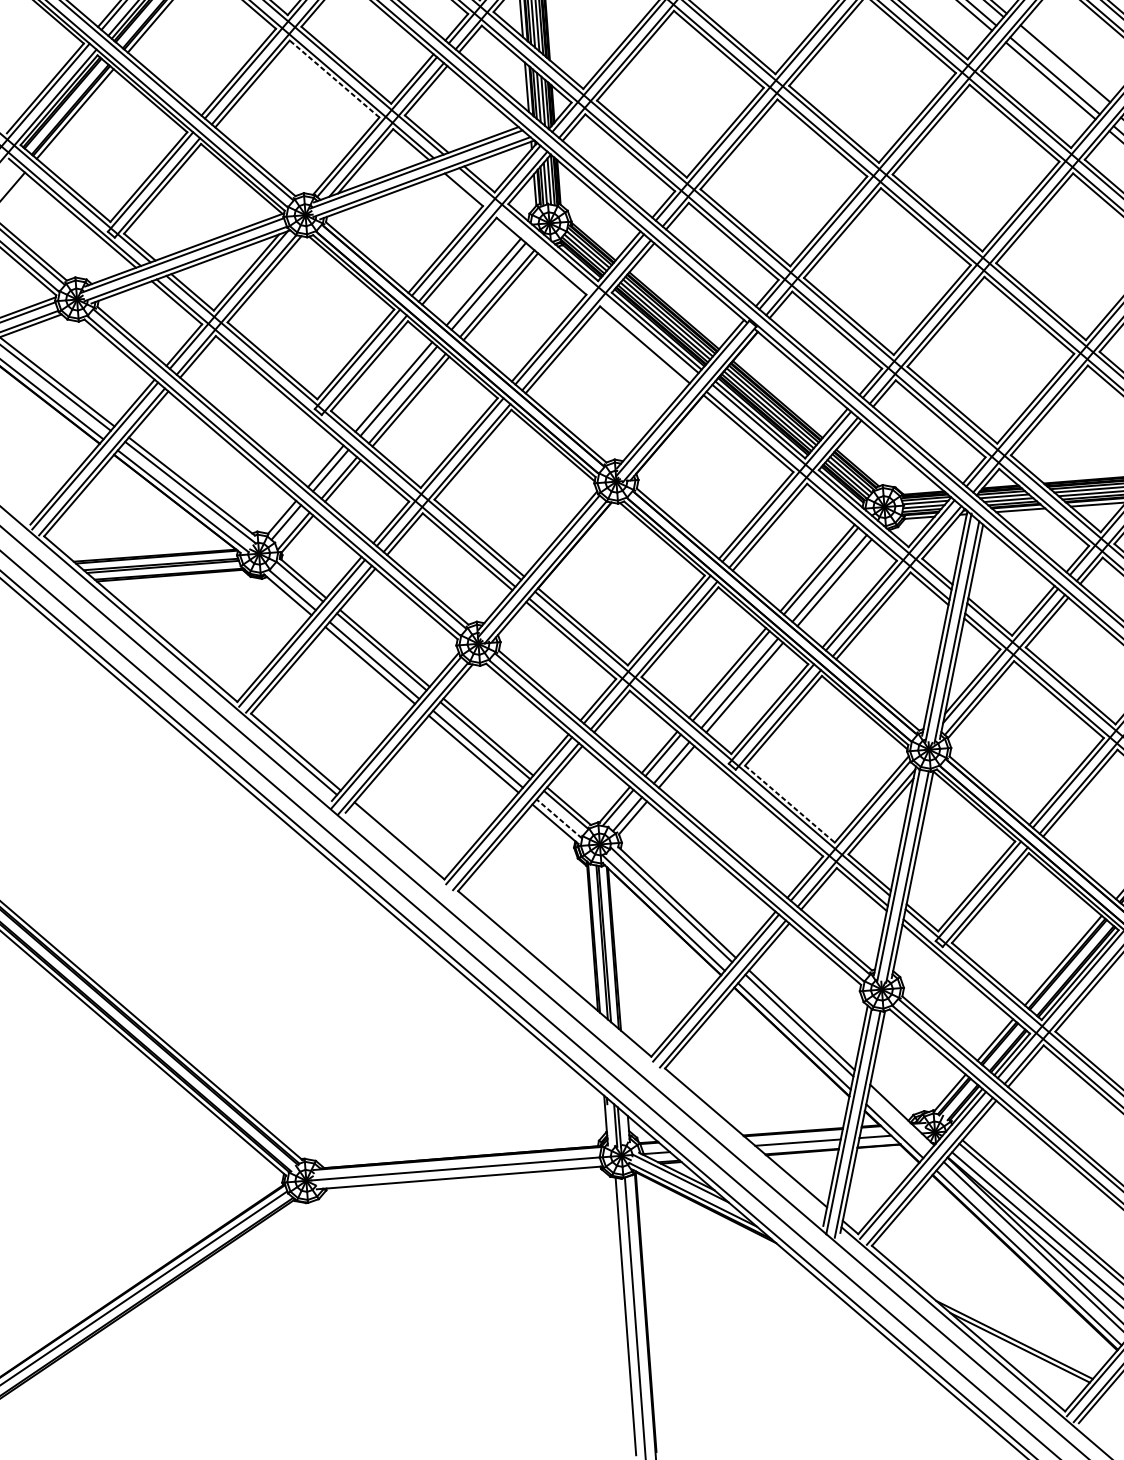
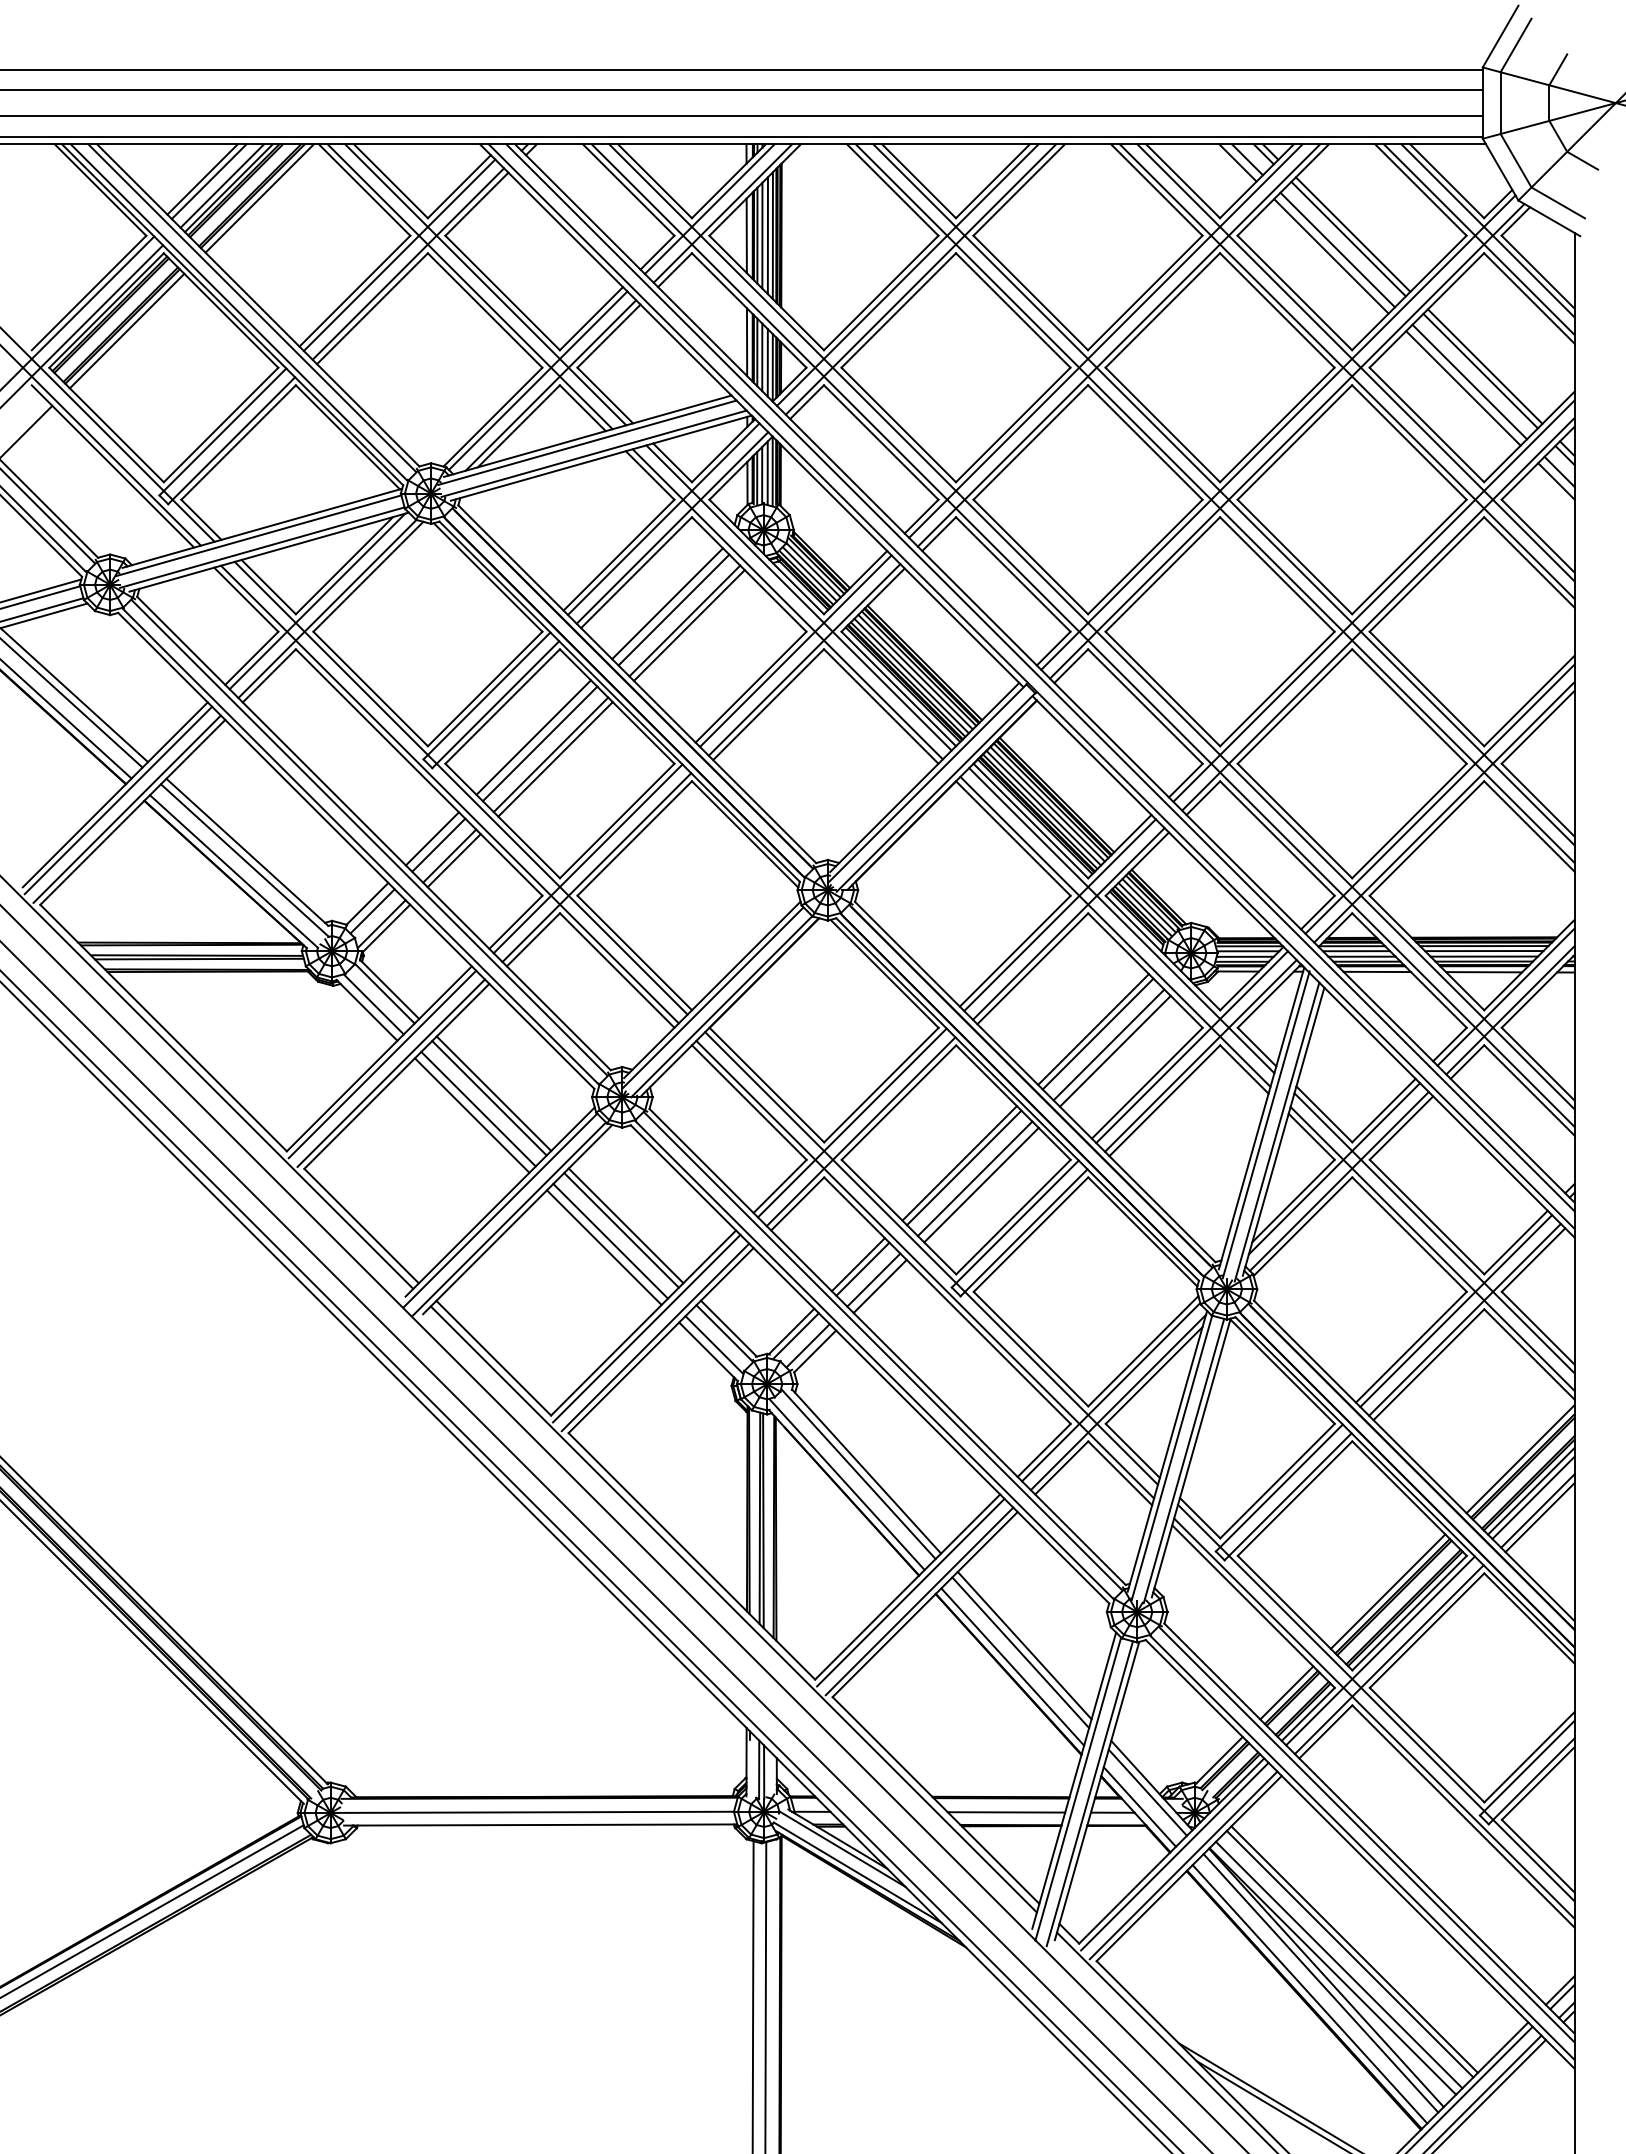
line: (1062, 66) -> (1480, 370), added
line: (334, 78) -> (485, 310), dashed -> solid
line: (571, 275) -> (787, 604), added
line: (790, 804) -> (1031, 1349), dashed -> solid
line: (559, 819) -> (714, 1345), dashed -> solid
line: (588, 1010) -> (733, 1609), added
line: (899, 1120) -> (1147, 1792), added

